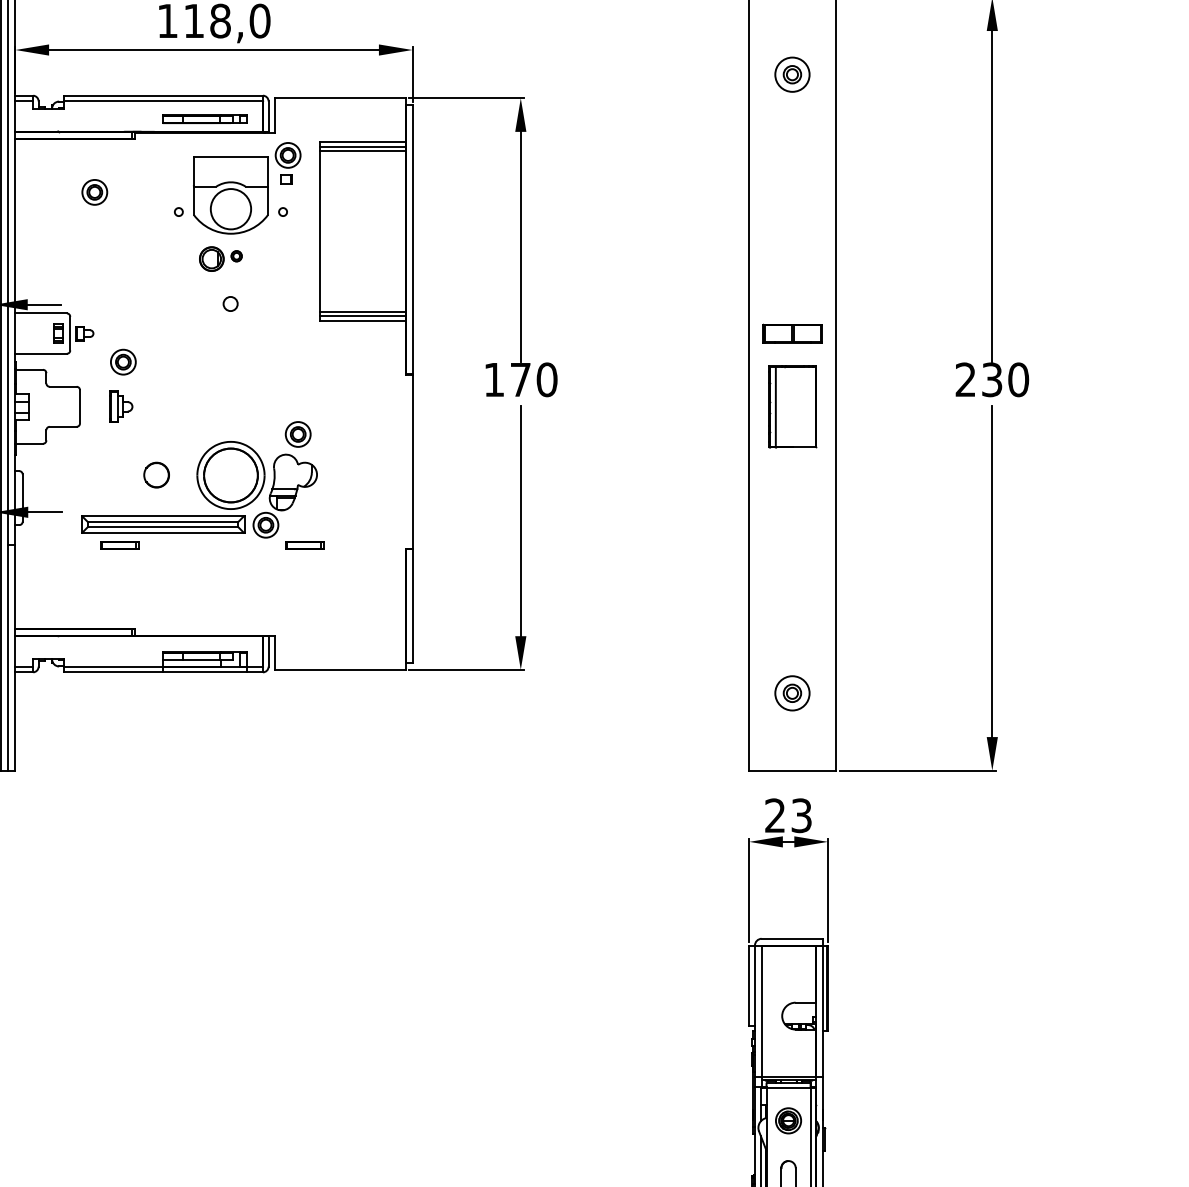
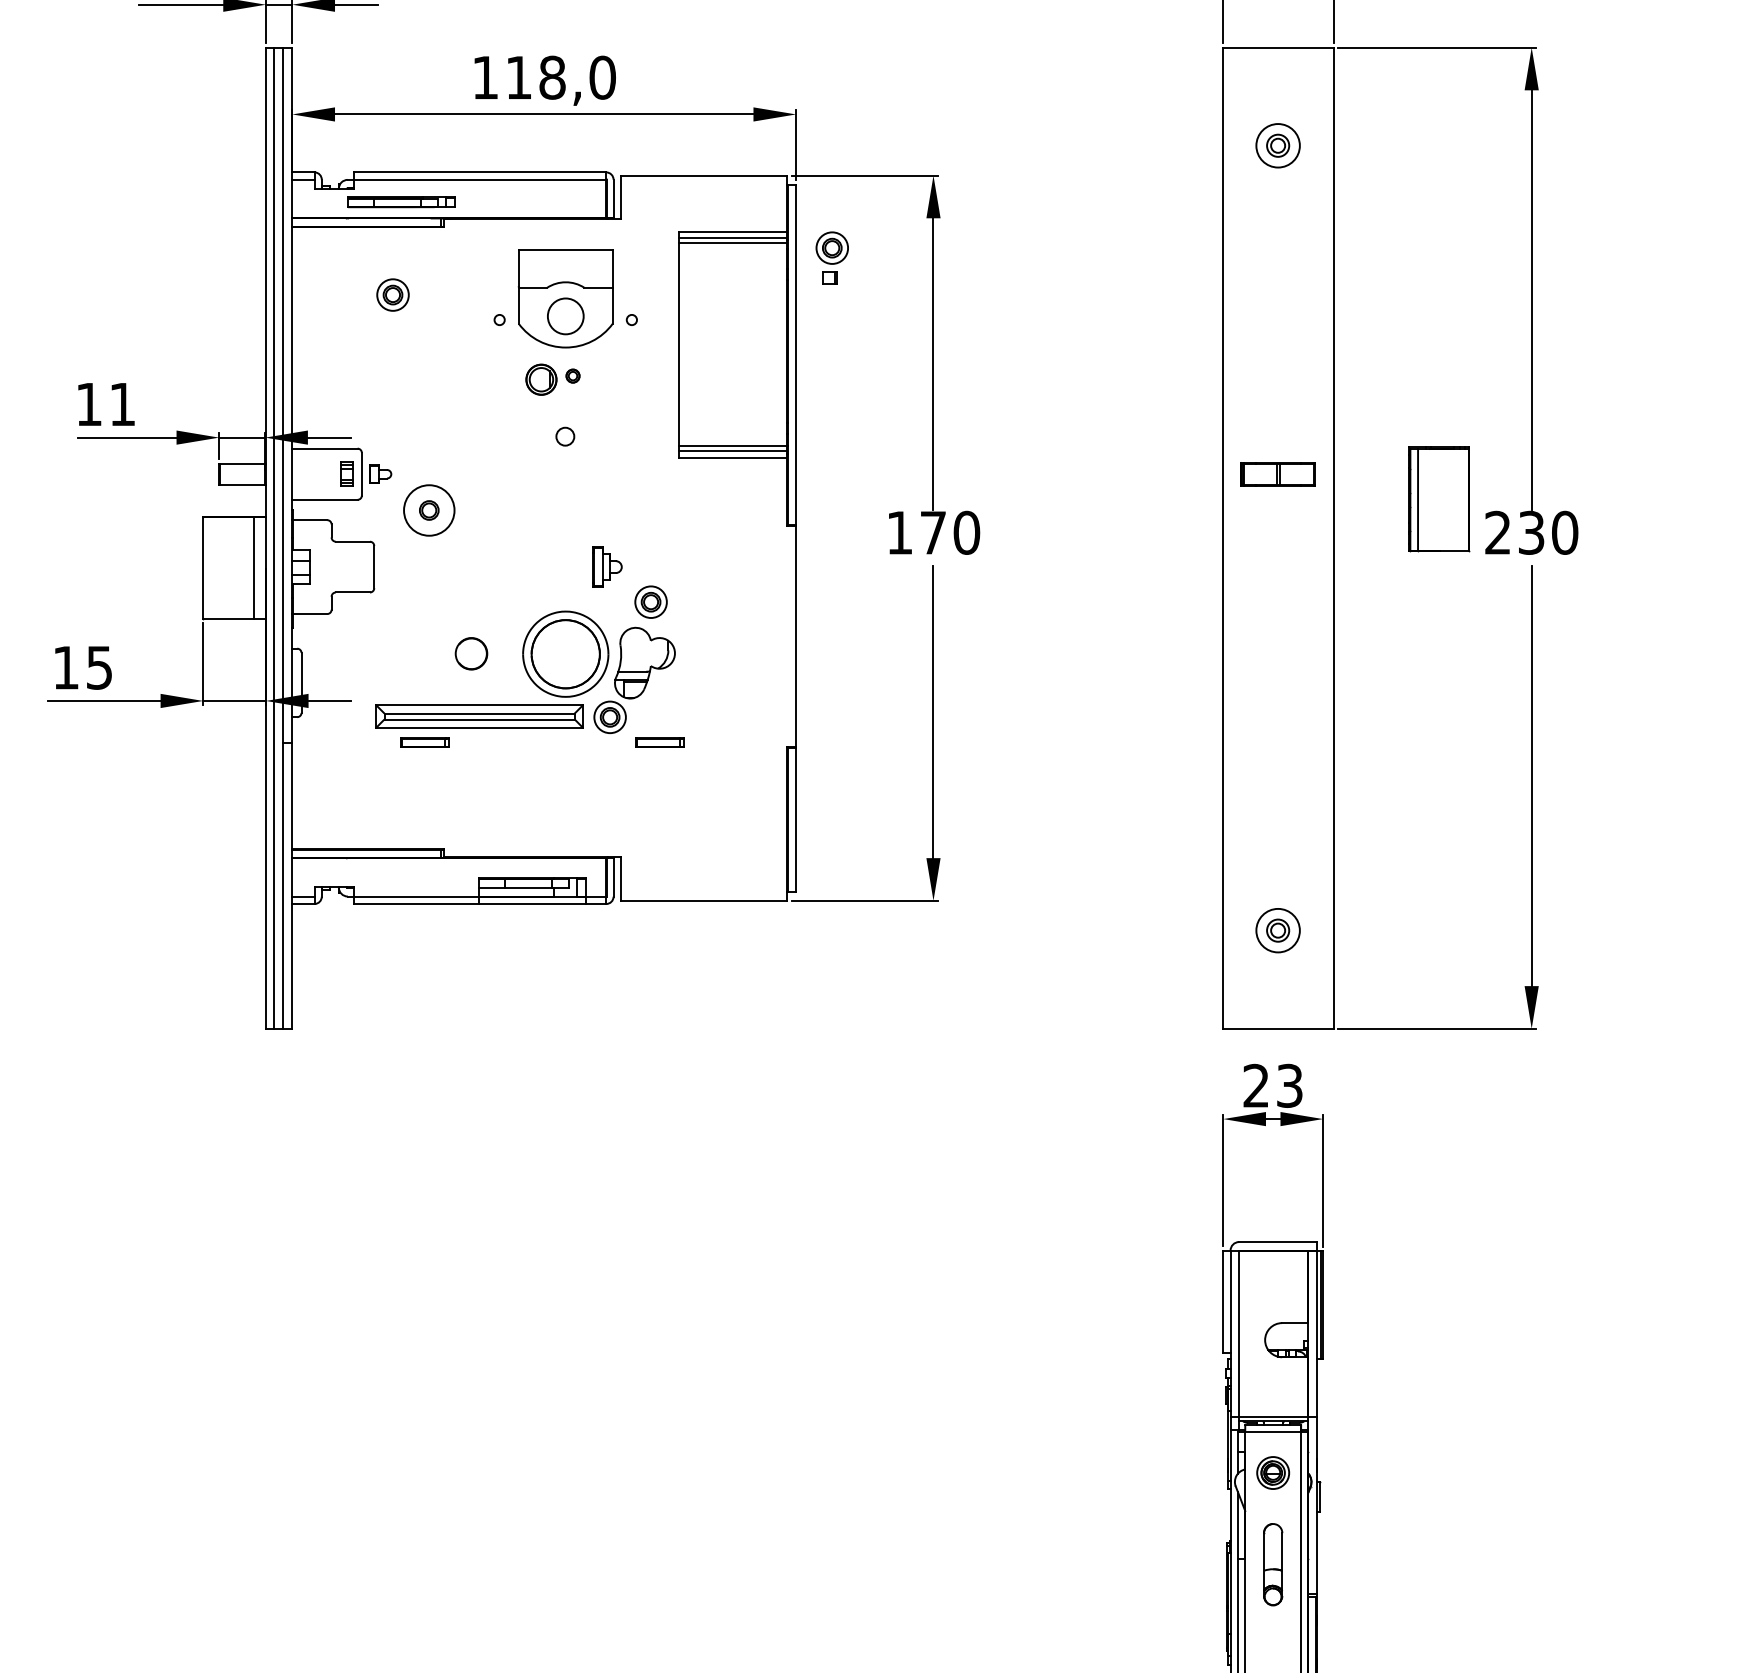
part: (204, 119) -> (401, 202), moved
part: (287, 162) -> (831, 257), moved
circle: (230, 209) -> (565, 316), size x0.7
circle: (123, 362) -> (429, 510), size x1.6
part: (121, 406) -> (607, 566), moved
part: (792, 407) -> (1439, 499), moved

